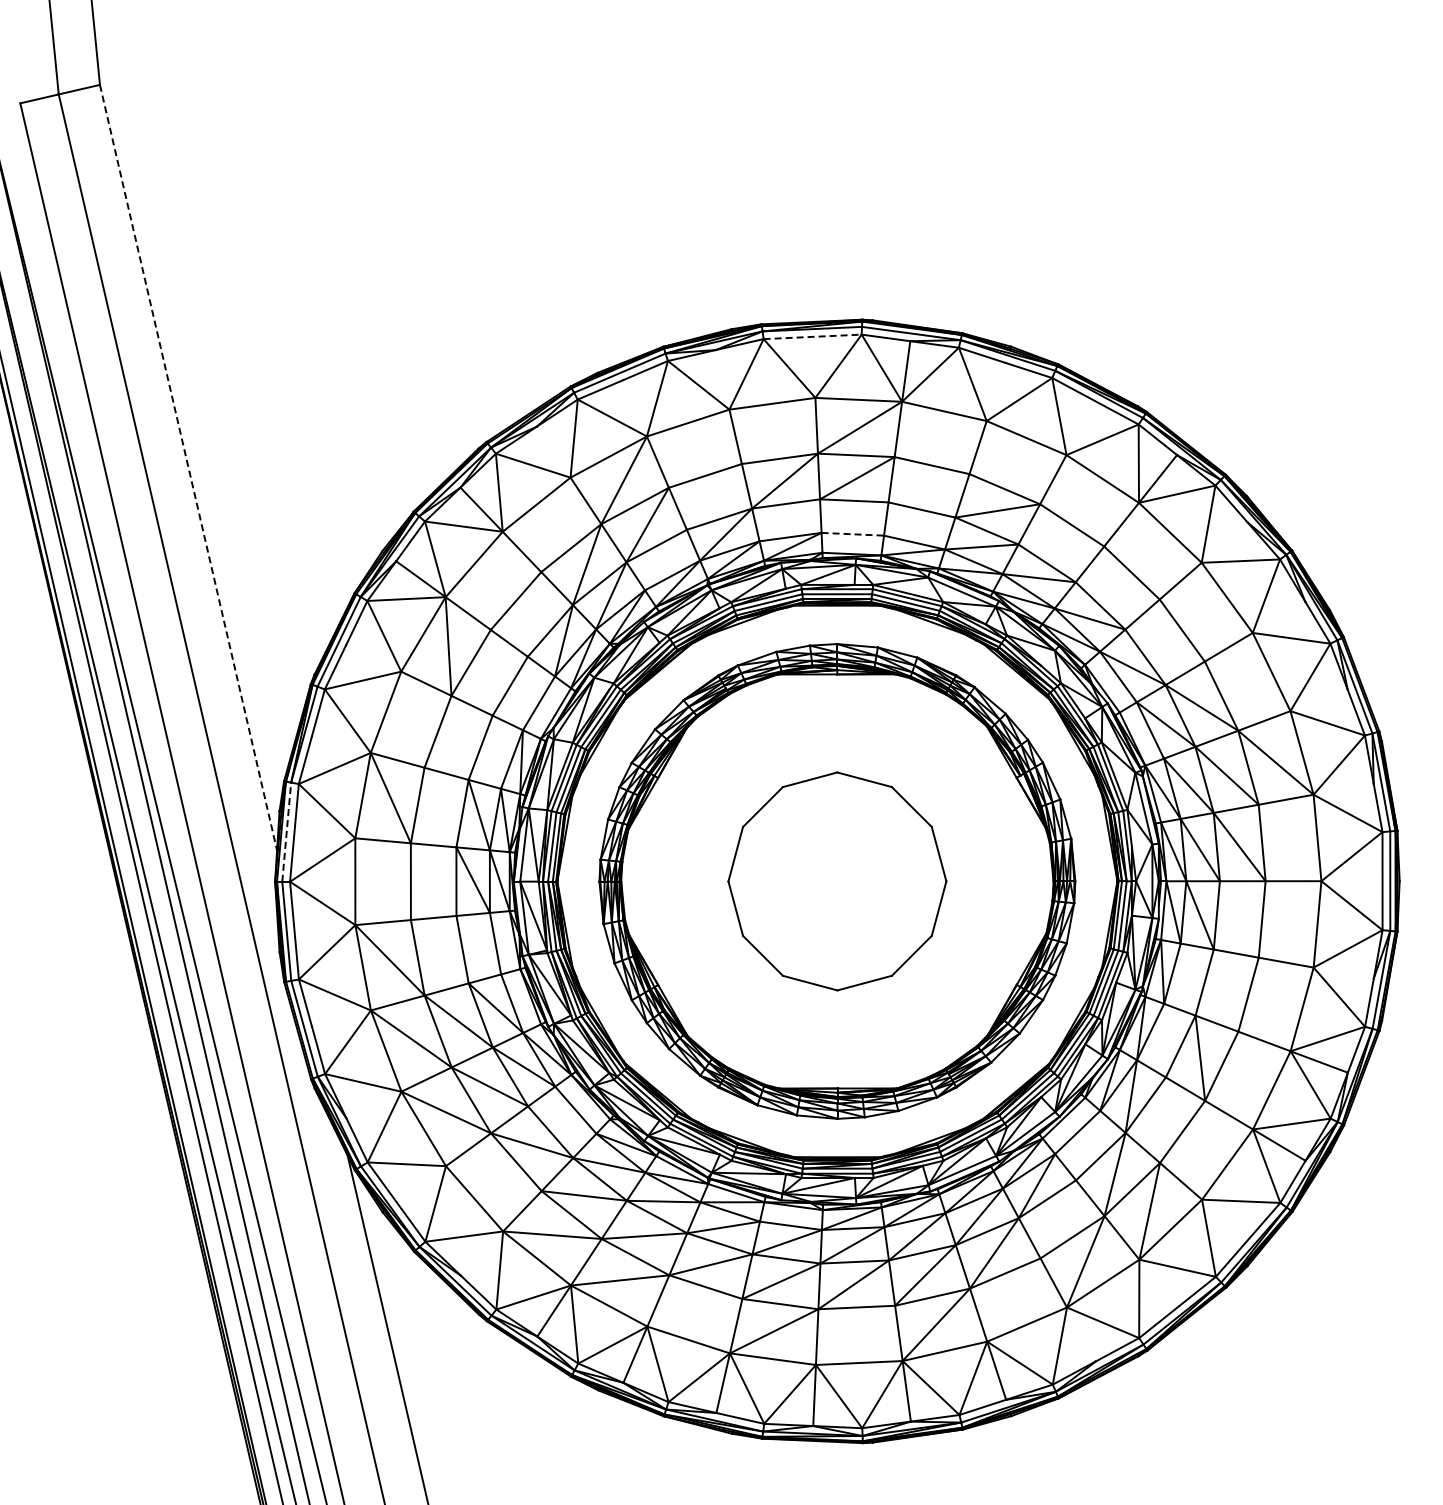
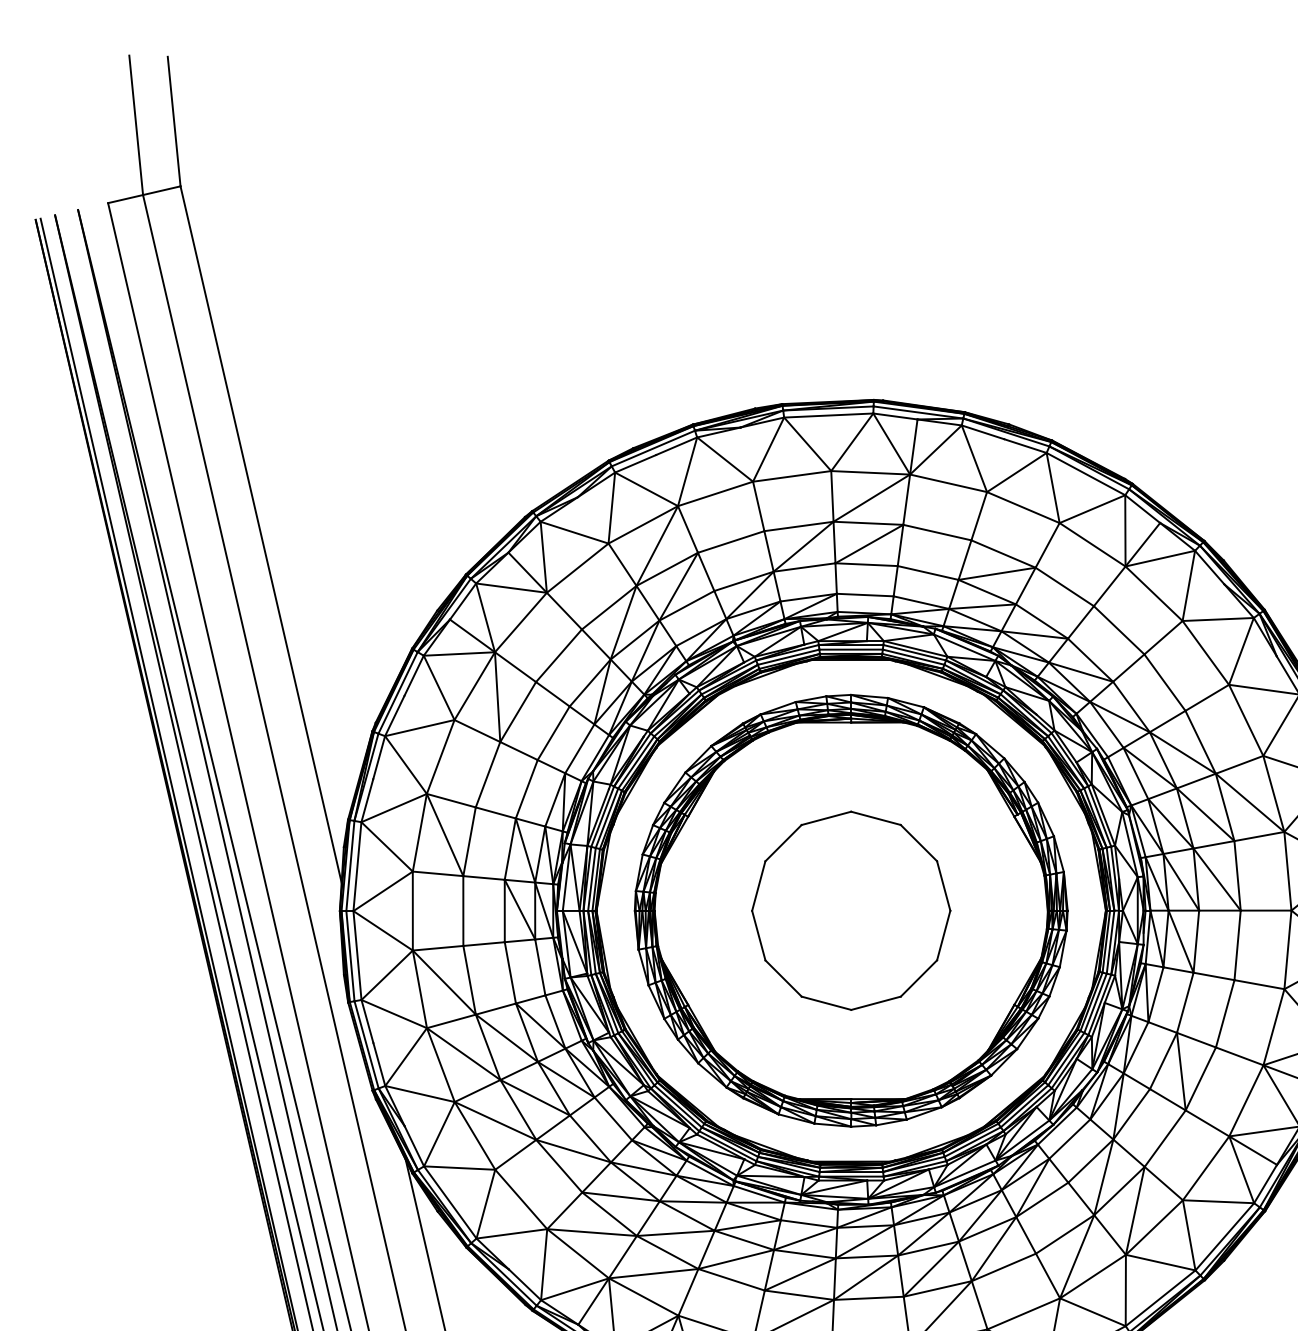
line: (813, 336) -> (829, 415), dashed -> solid
line: (188, 467) -> (261, 534), dashed -> solid
line: (853, 534) -> (865, 595), dashed -> solid
line: (286, 832) -> (350, 866), dashed -> solid

